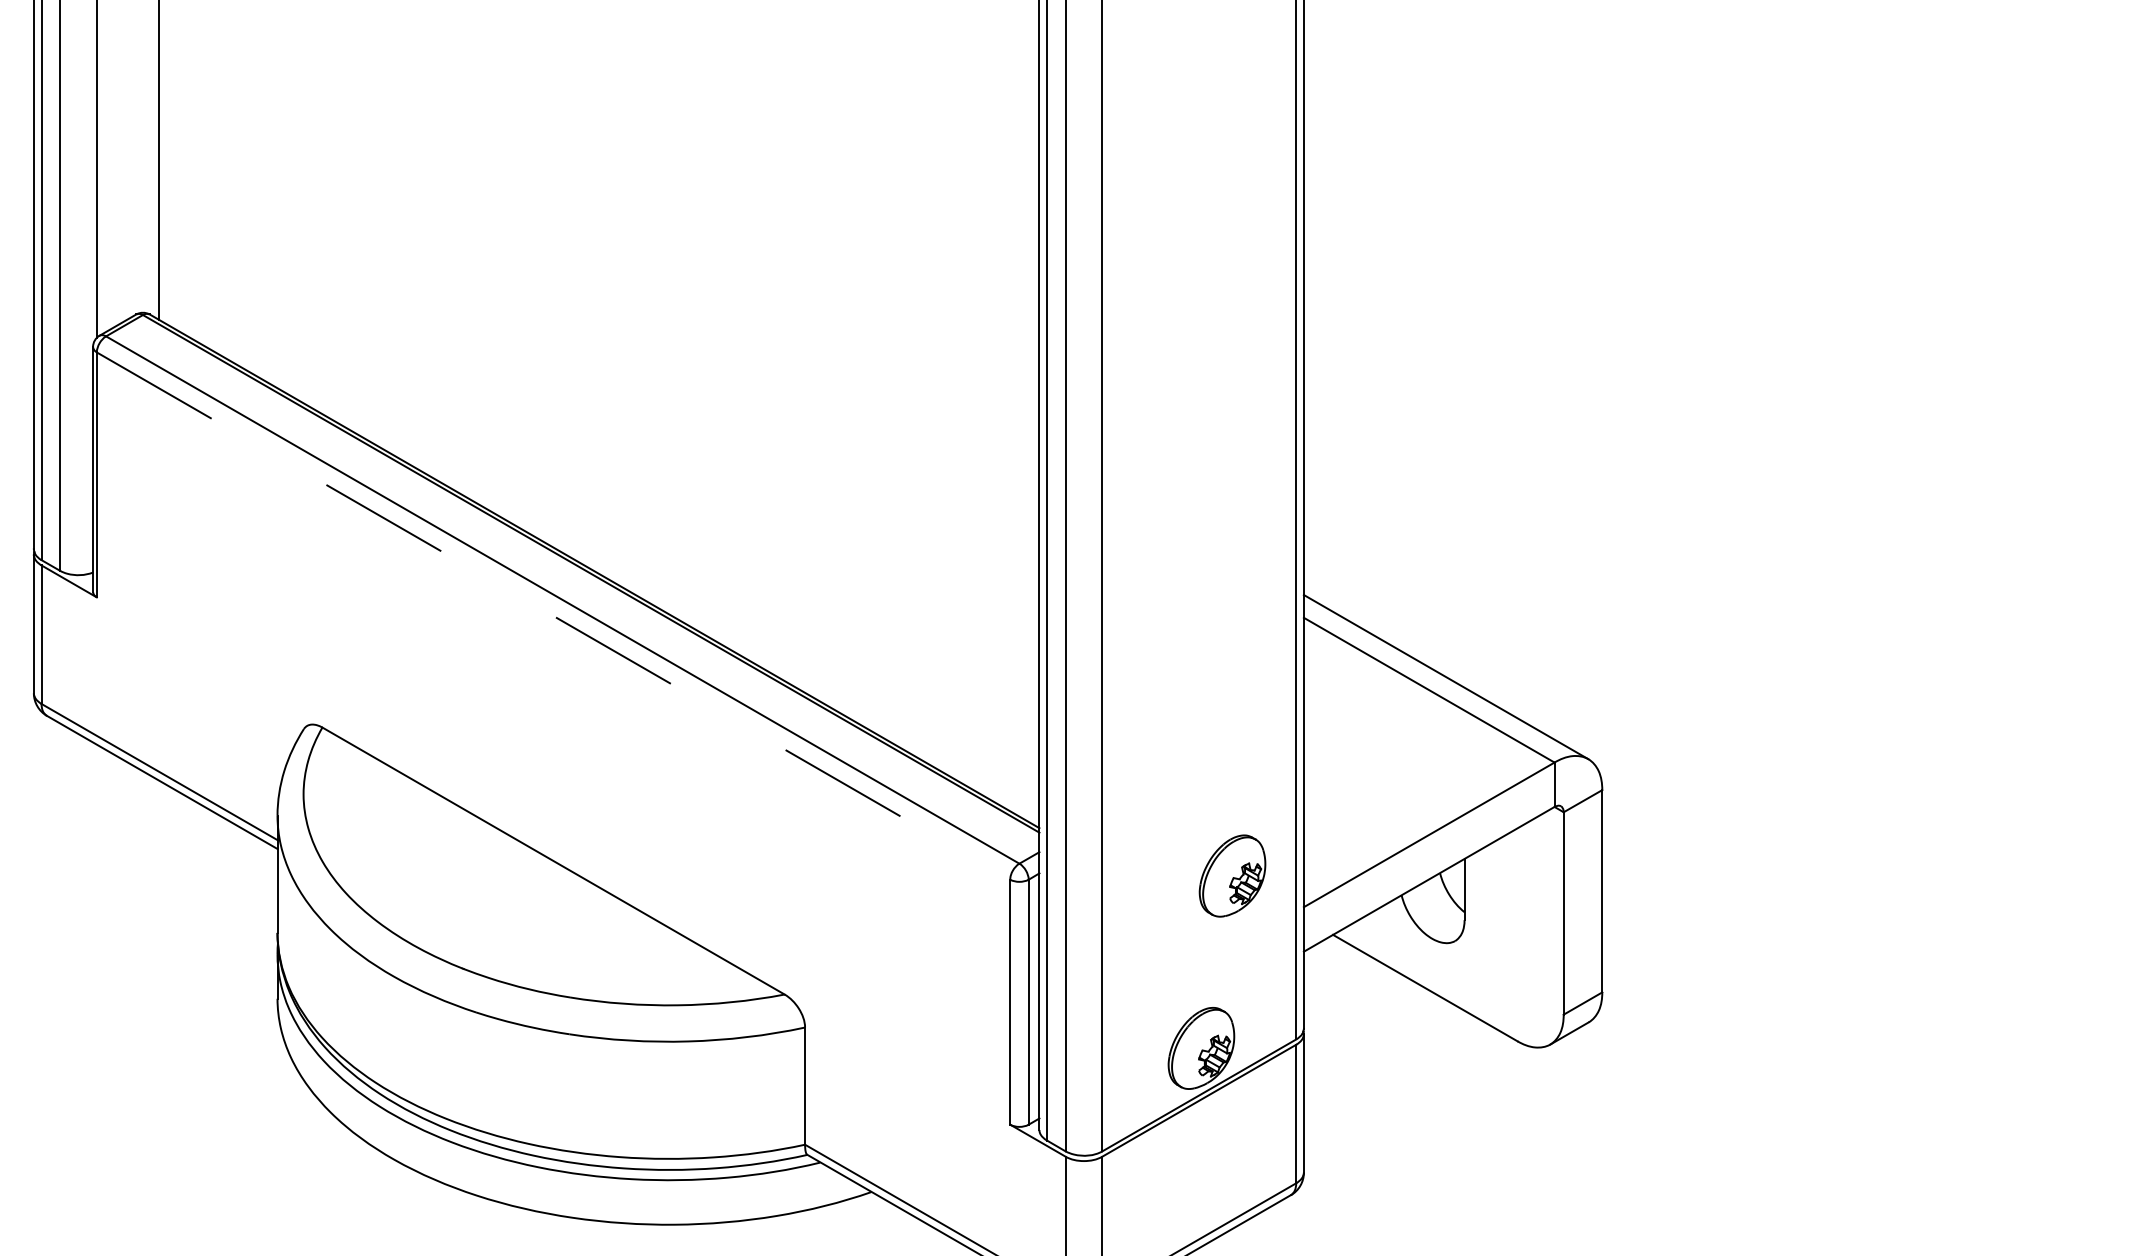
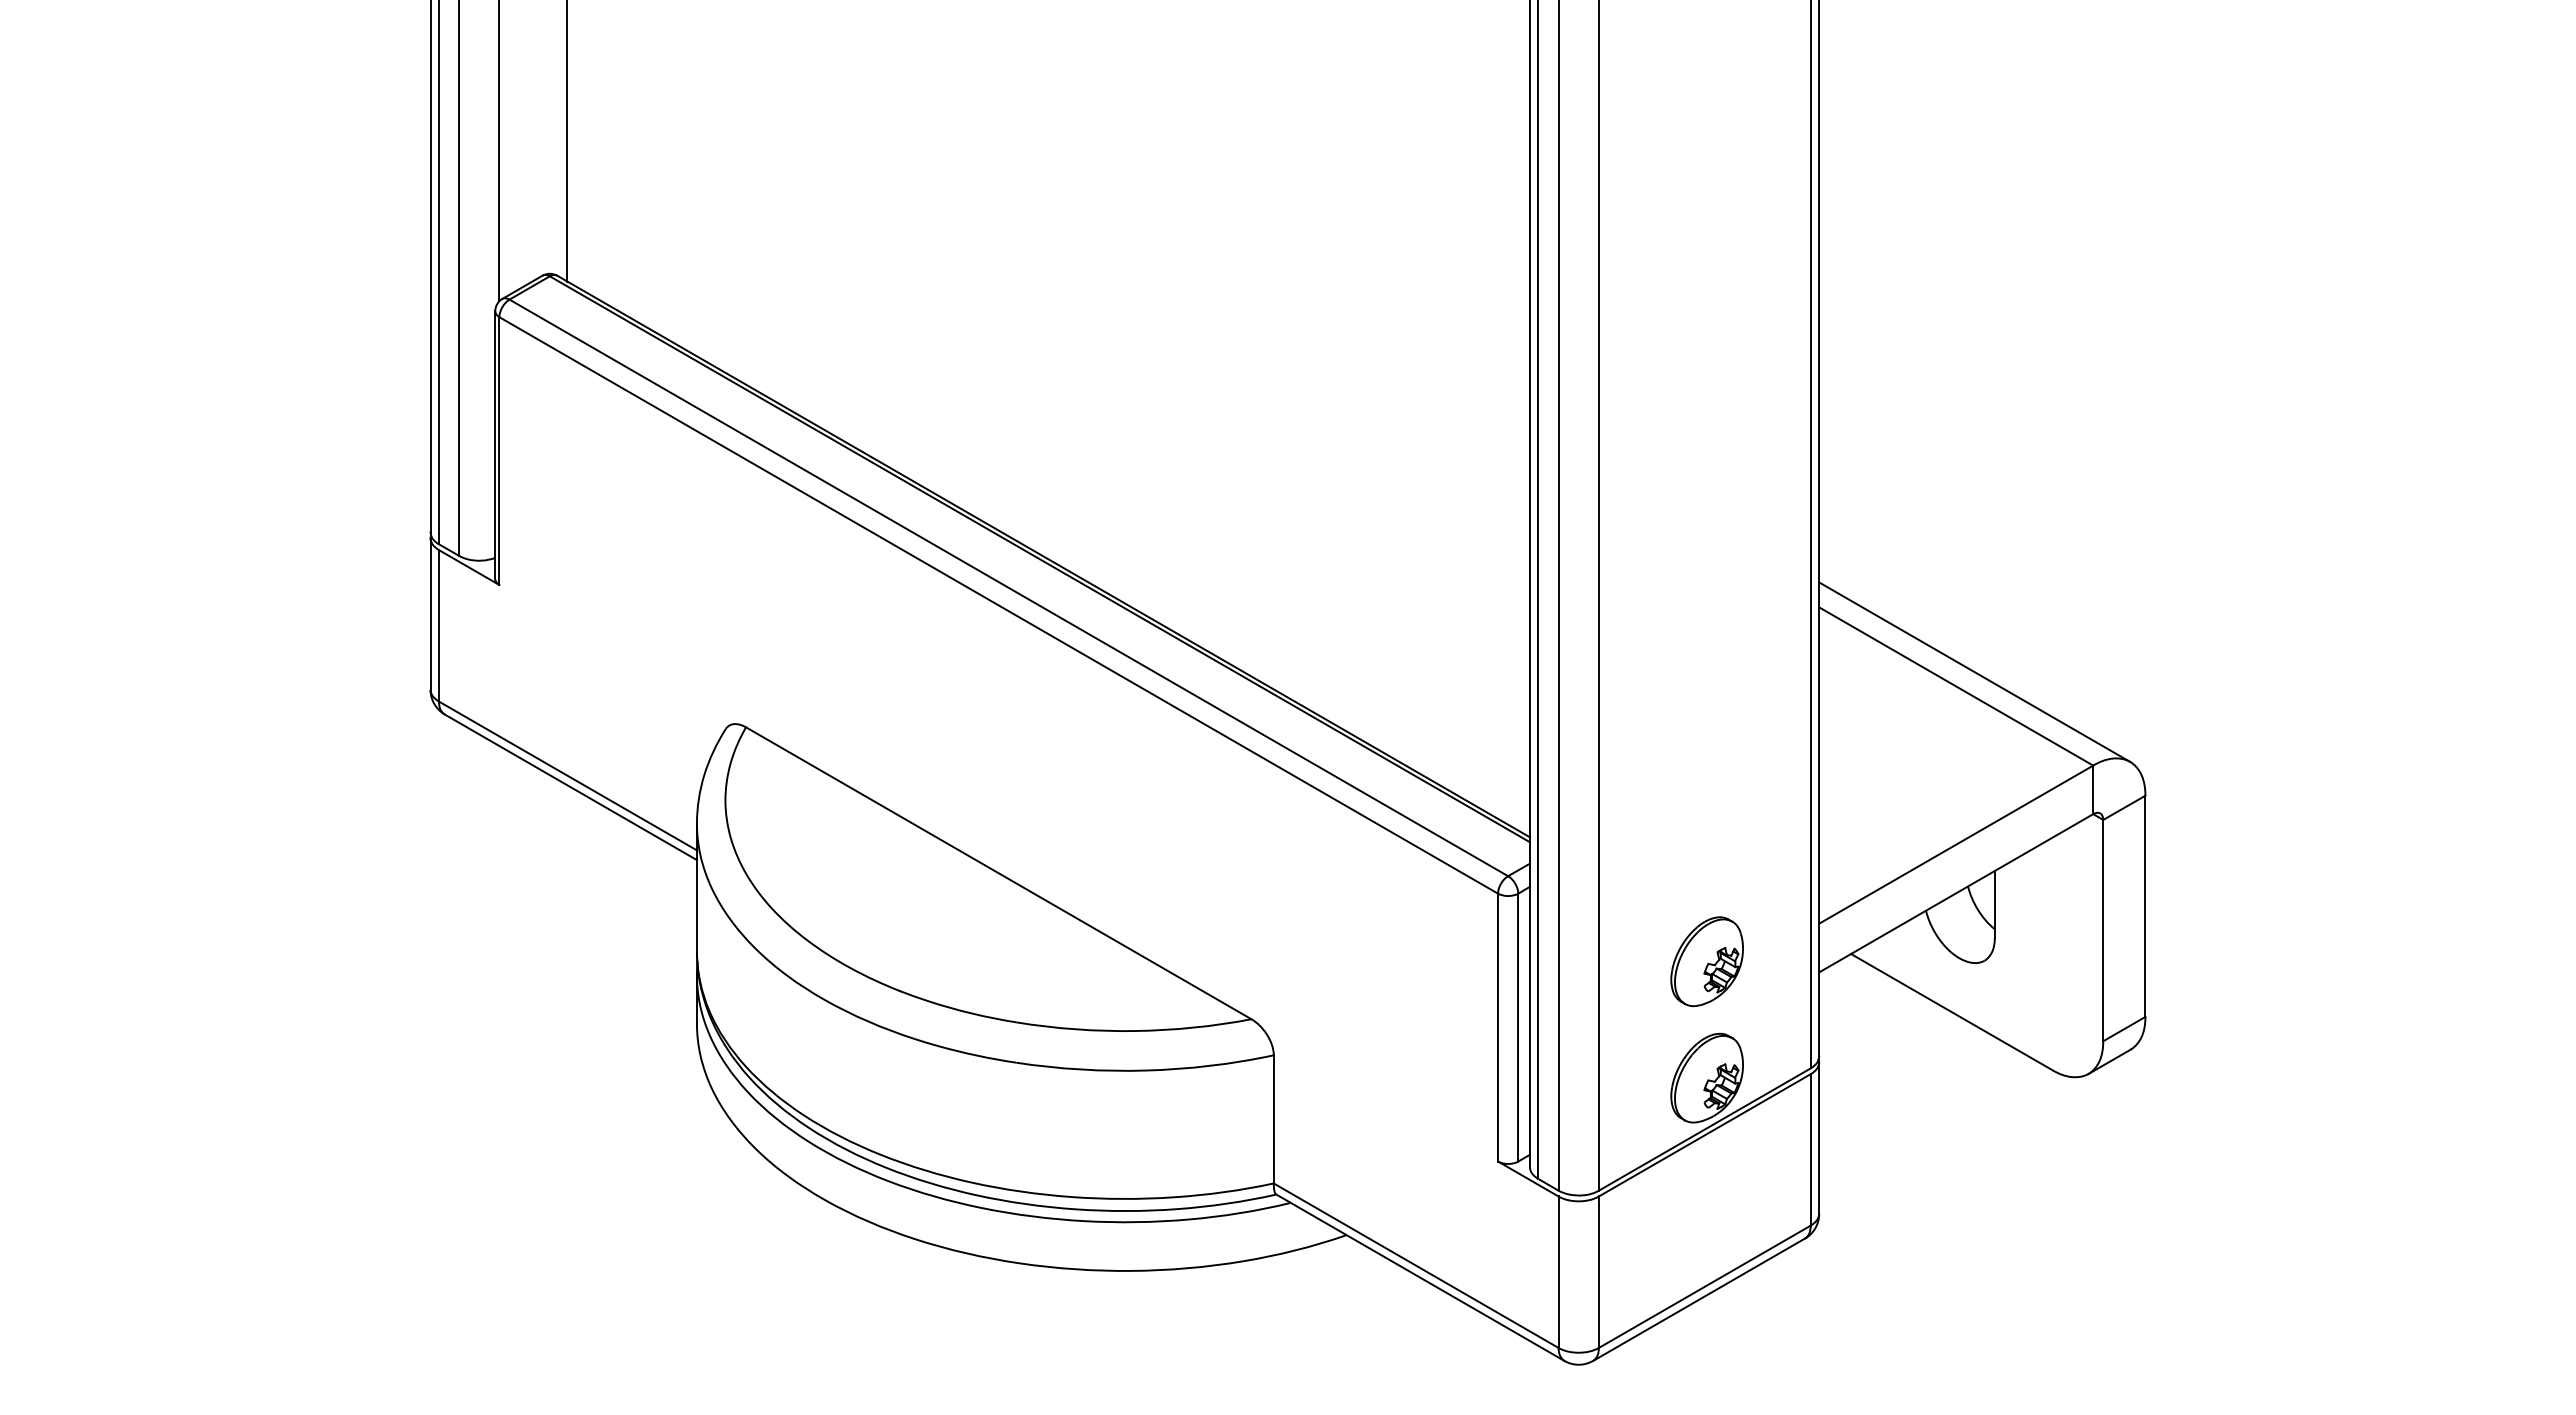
line: (553, 616) -> (998, 605), dashed -> solid
part: (1231, 875) -> (1706, 961), moved

